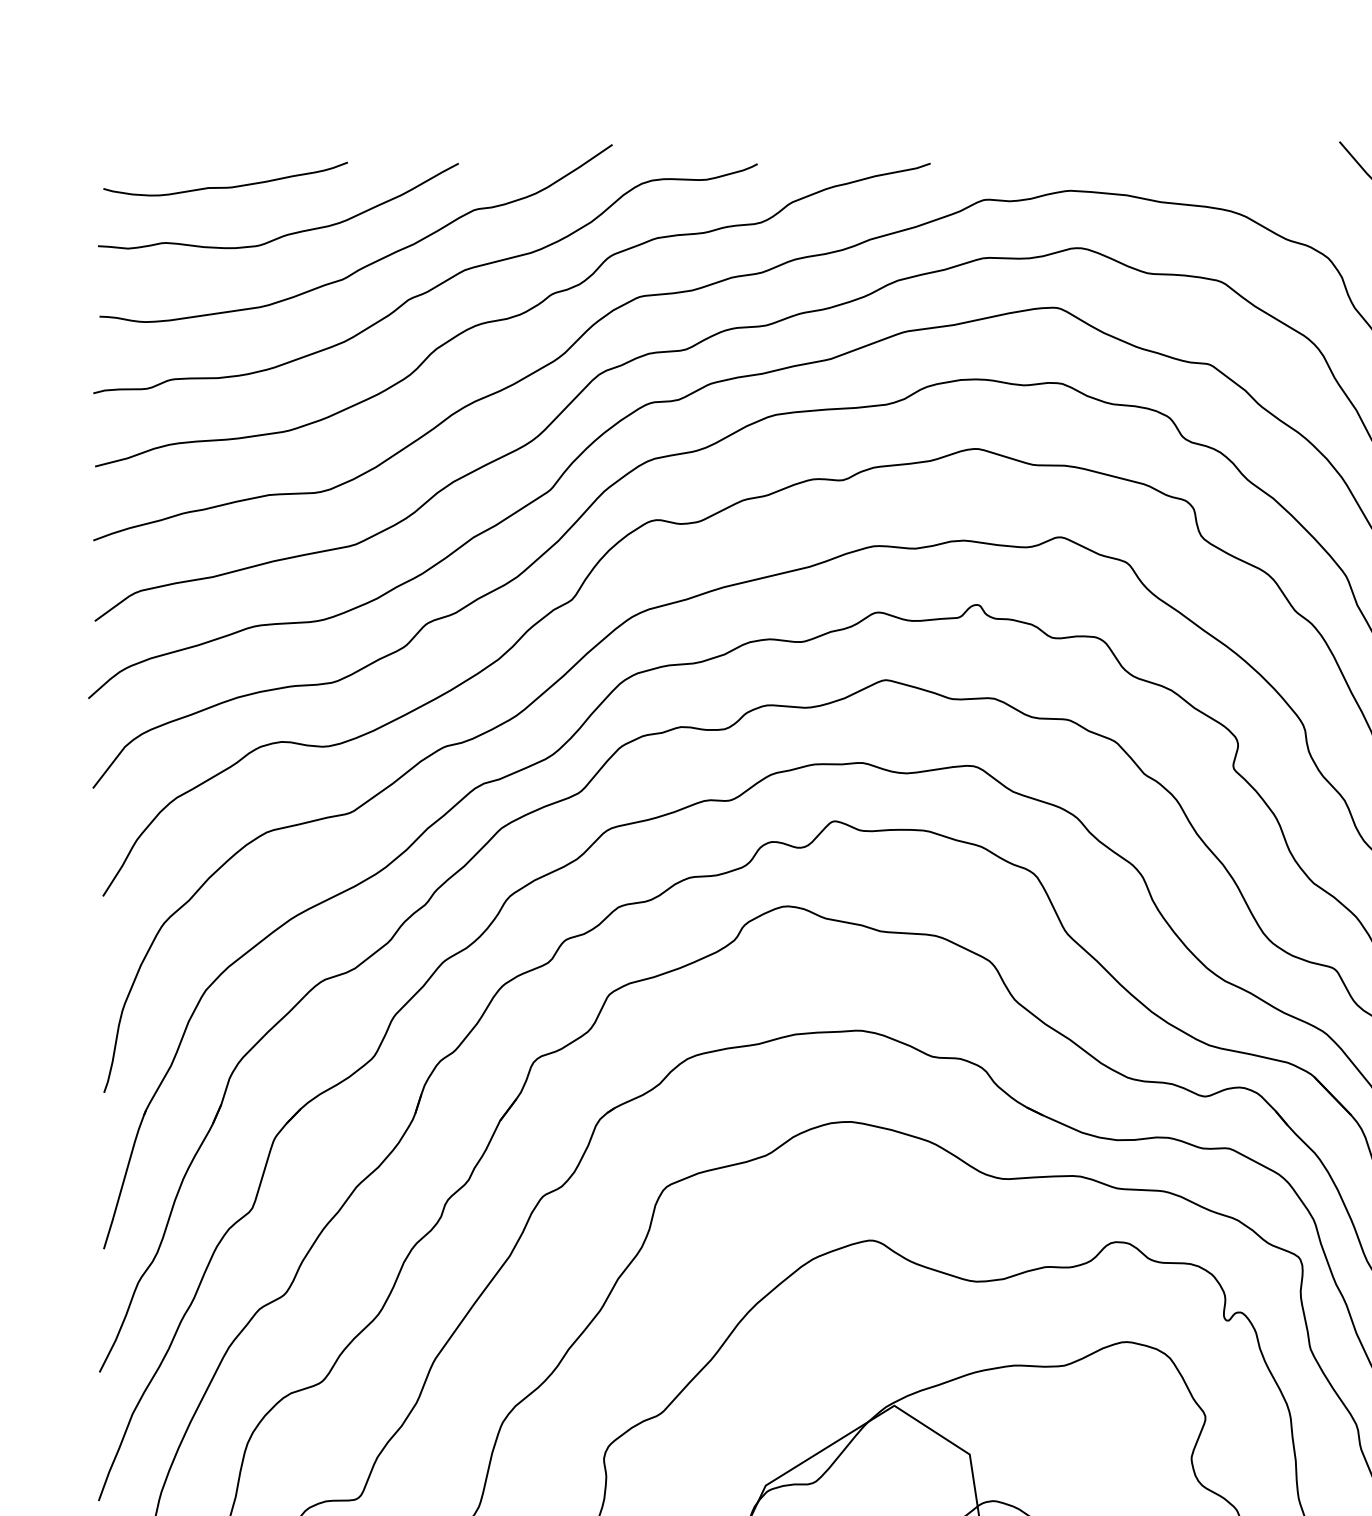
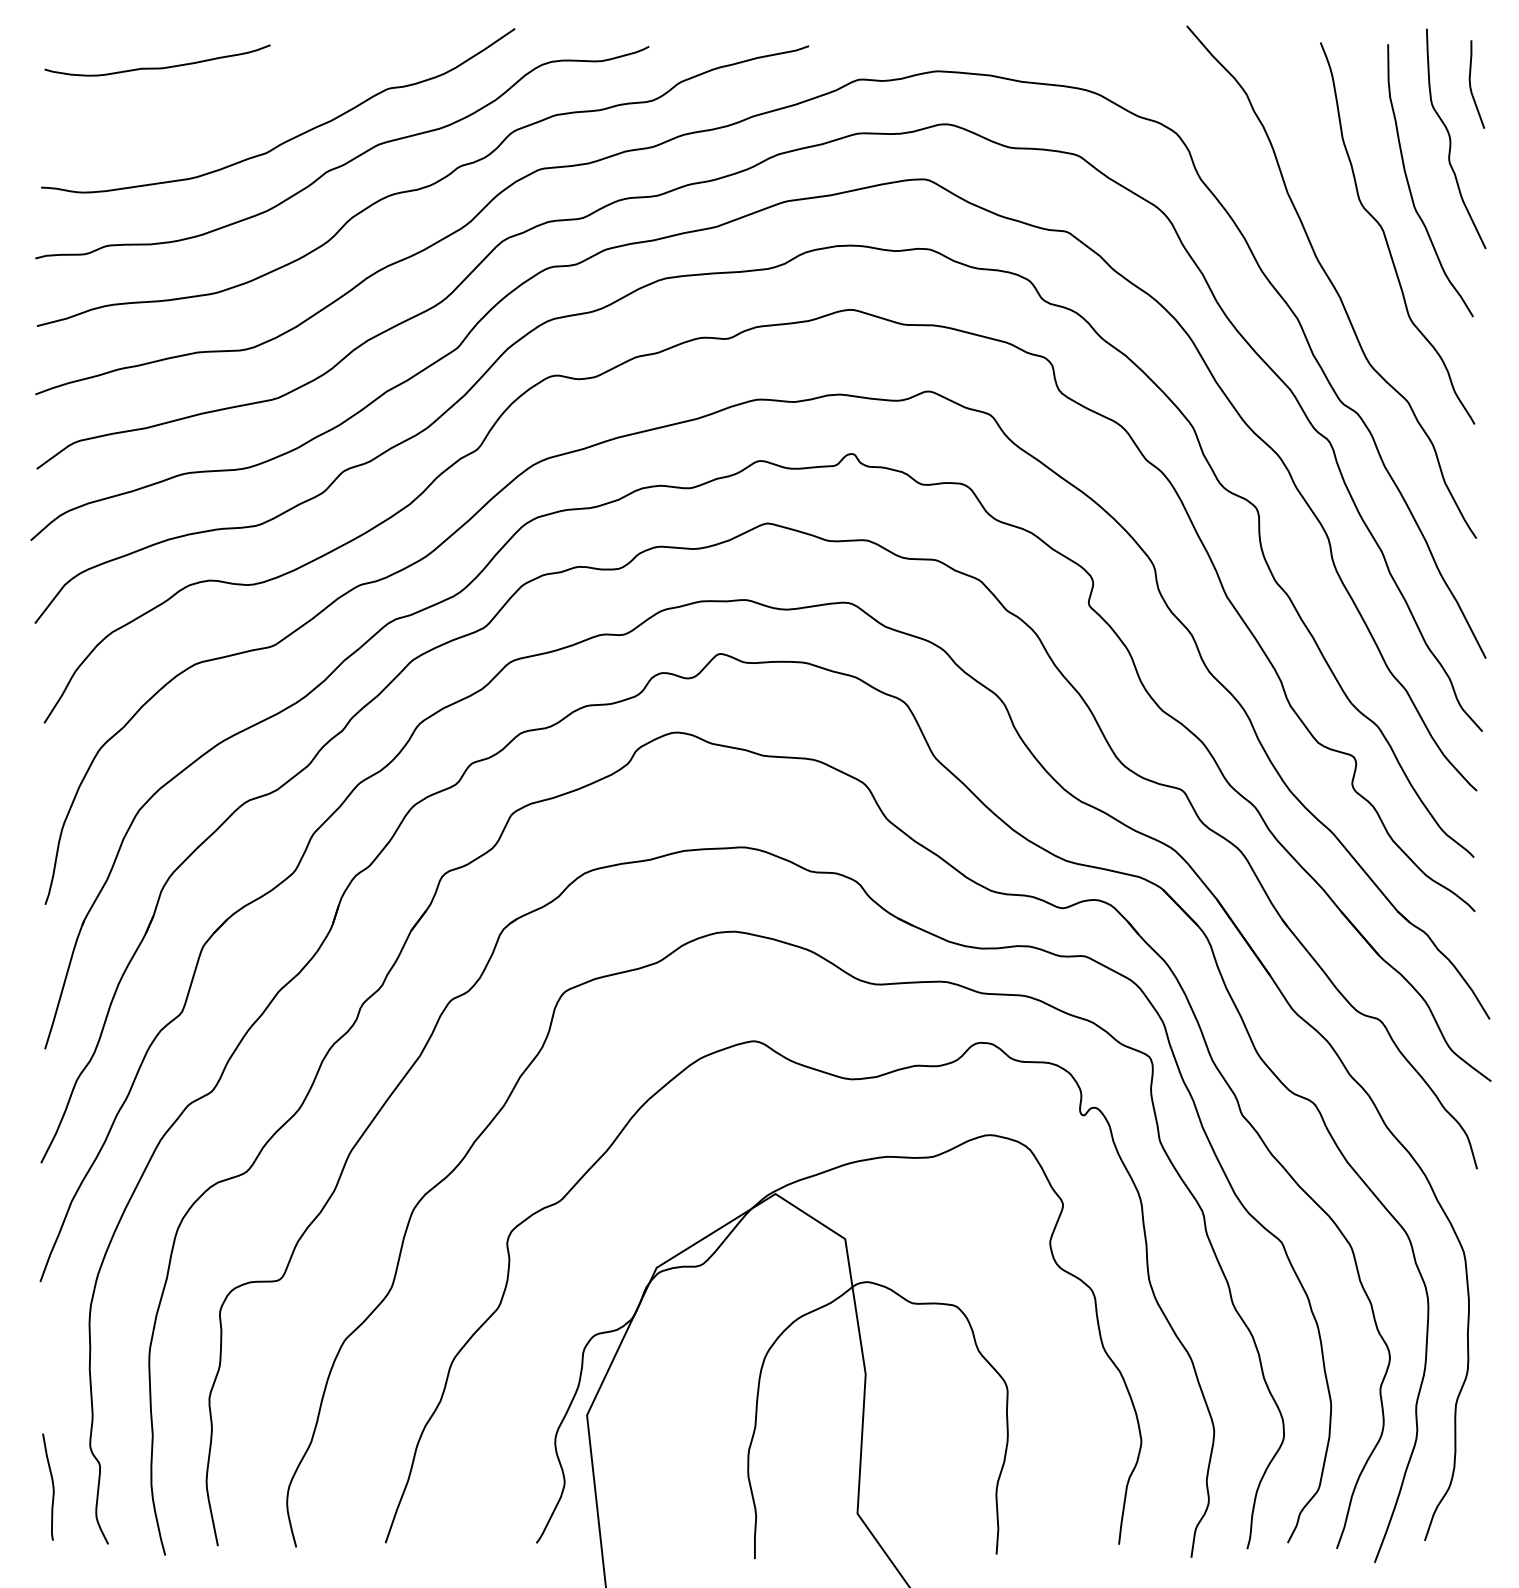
curve: (285, 234) -> (212, 111), removed

